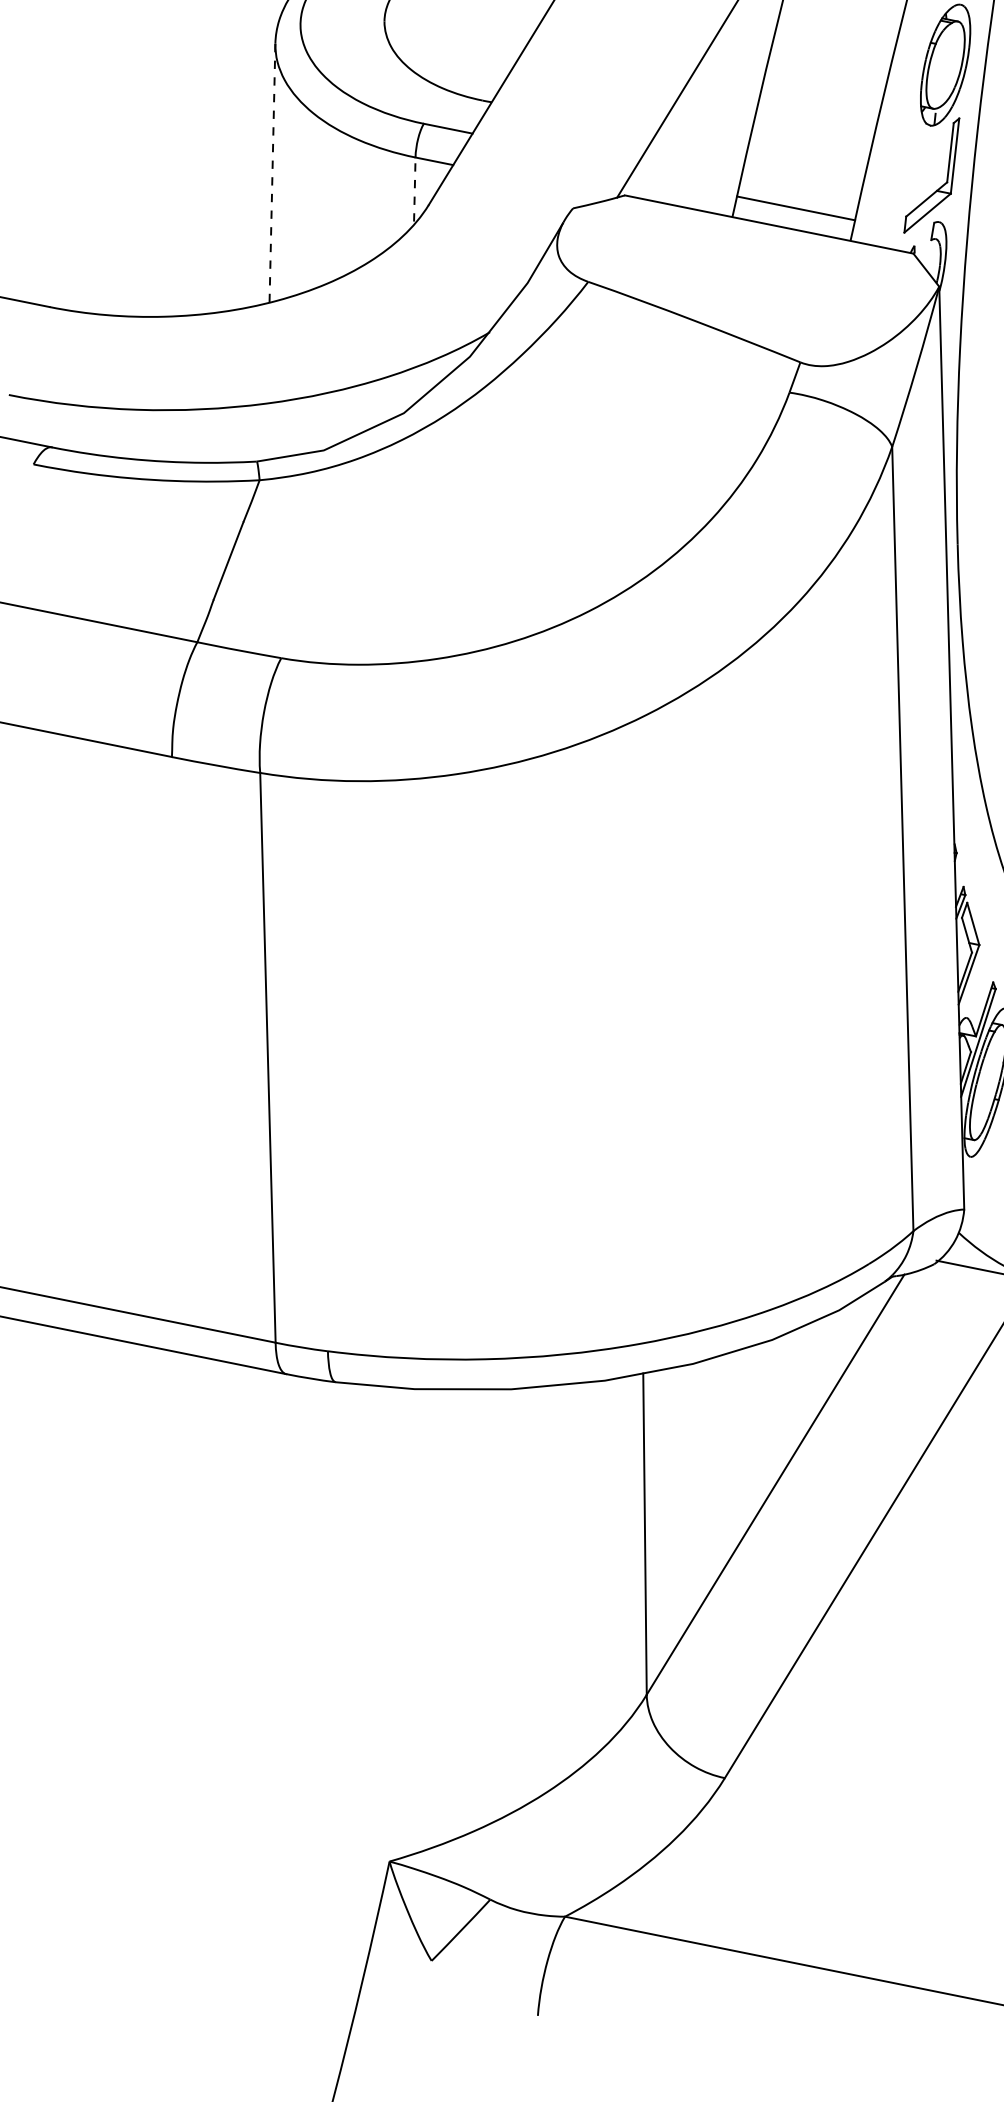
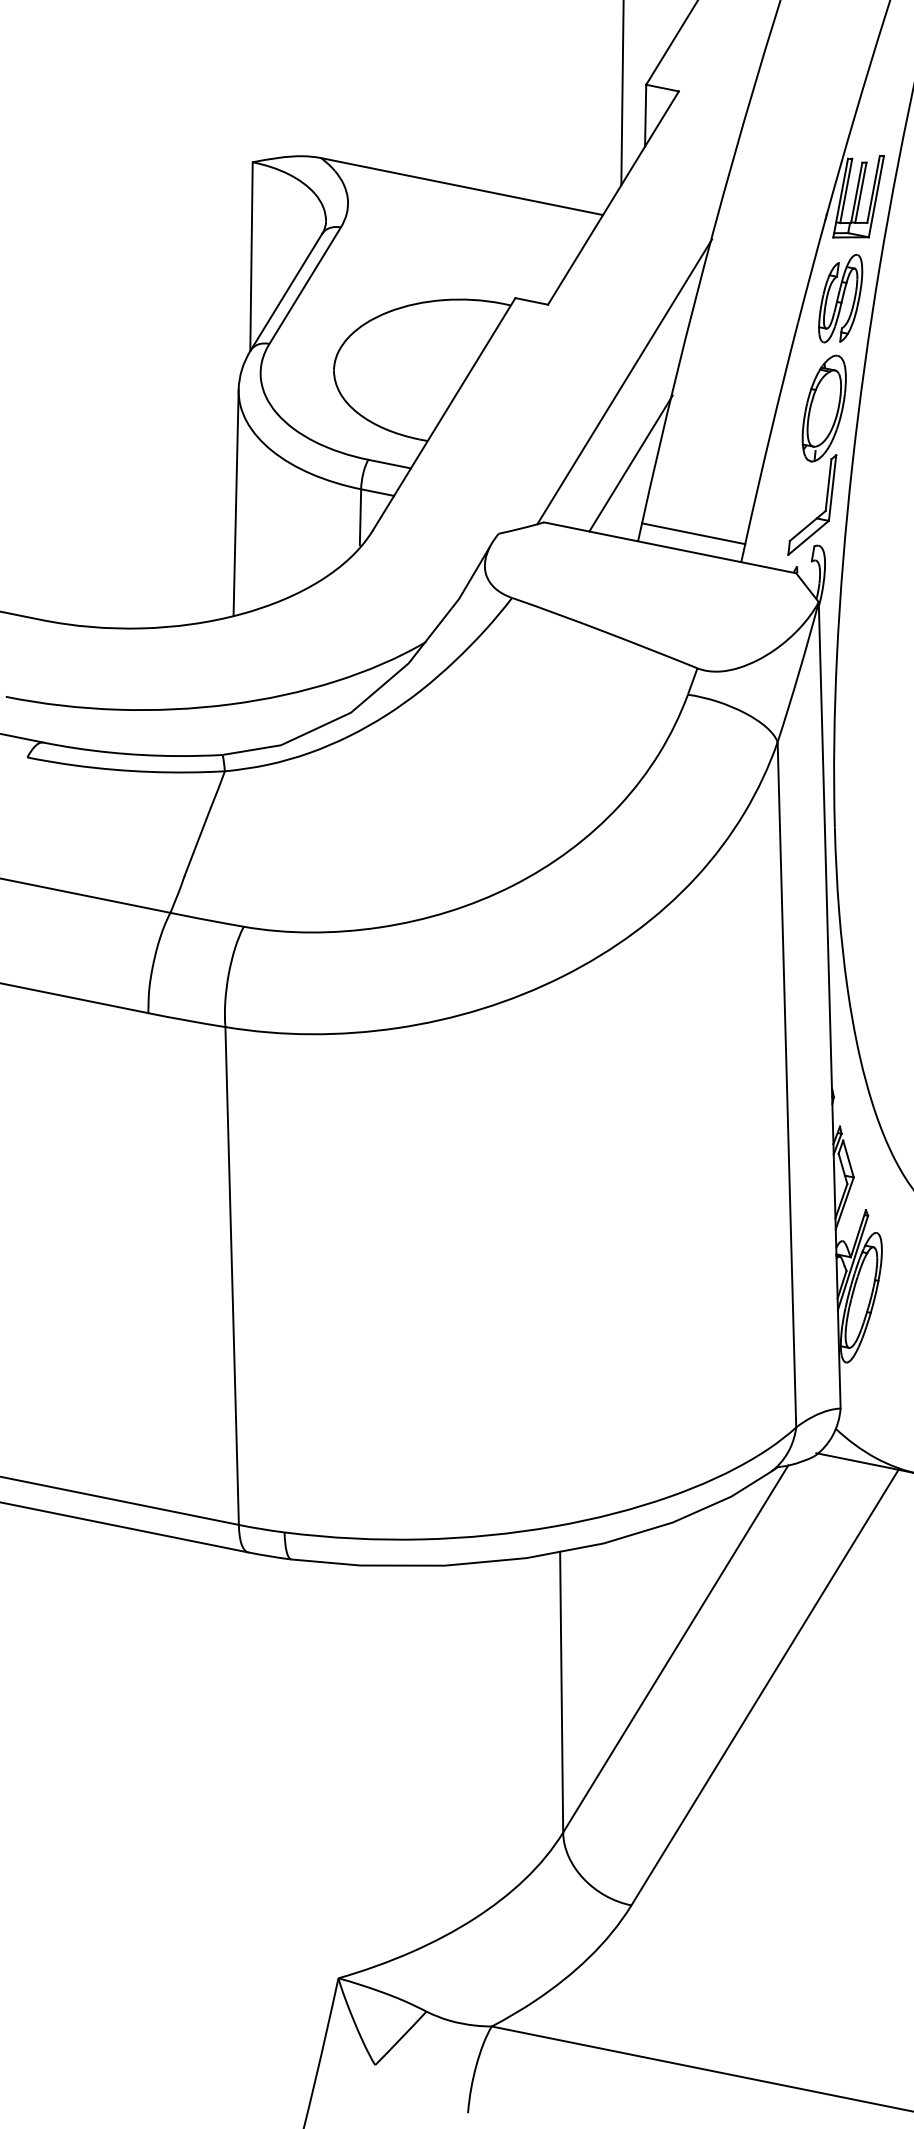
line: (723, 128) -> (630, 463), added
line: (272, 172) -> (236, 502), dashed -> solid
line: (414, 189) -> (360, 517), dashed -> solid

